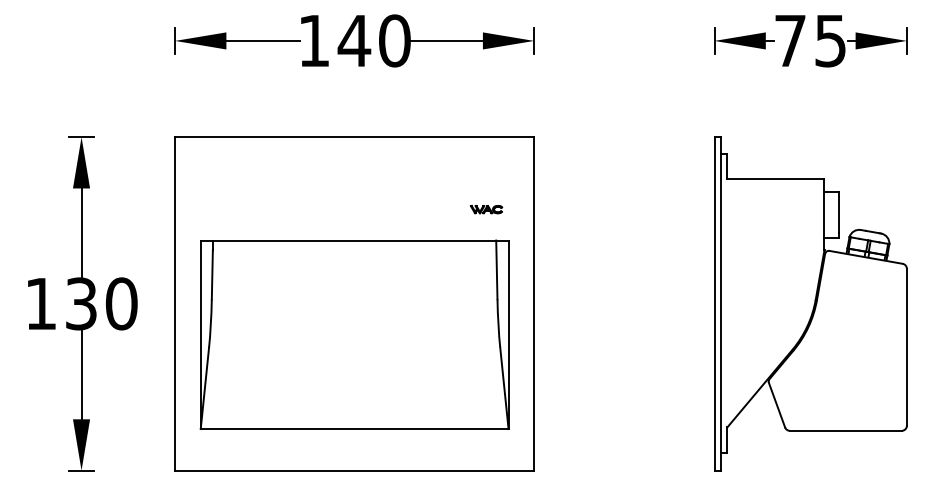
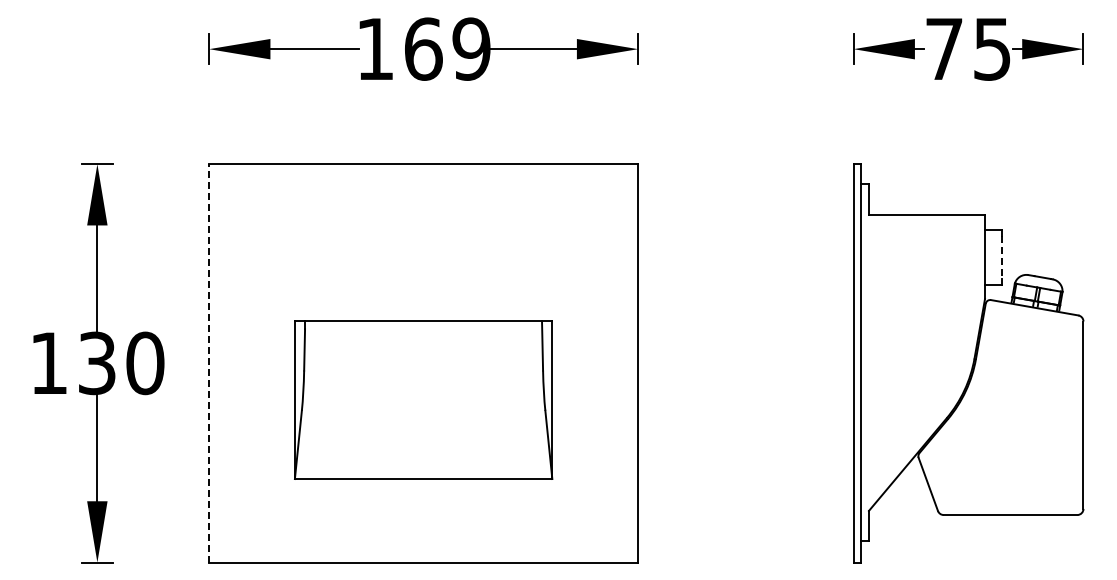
text: (373, 40) -> (446, 48), 140 -> 169
part: (485, 209) -> (580, 250), removed
line: (838, 216) -> (1001, 258), solid -> dashed
line: (175, 303) -> (209, 362), solid -> dashed
part: (354, 334) -> (423, 399), size x0.7

